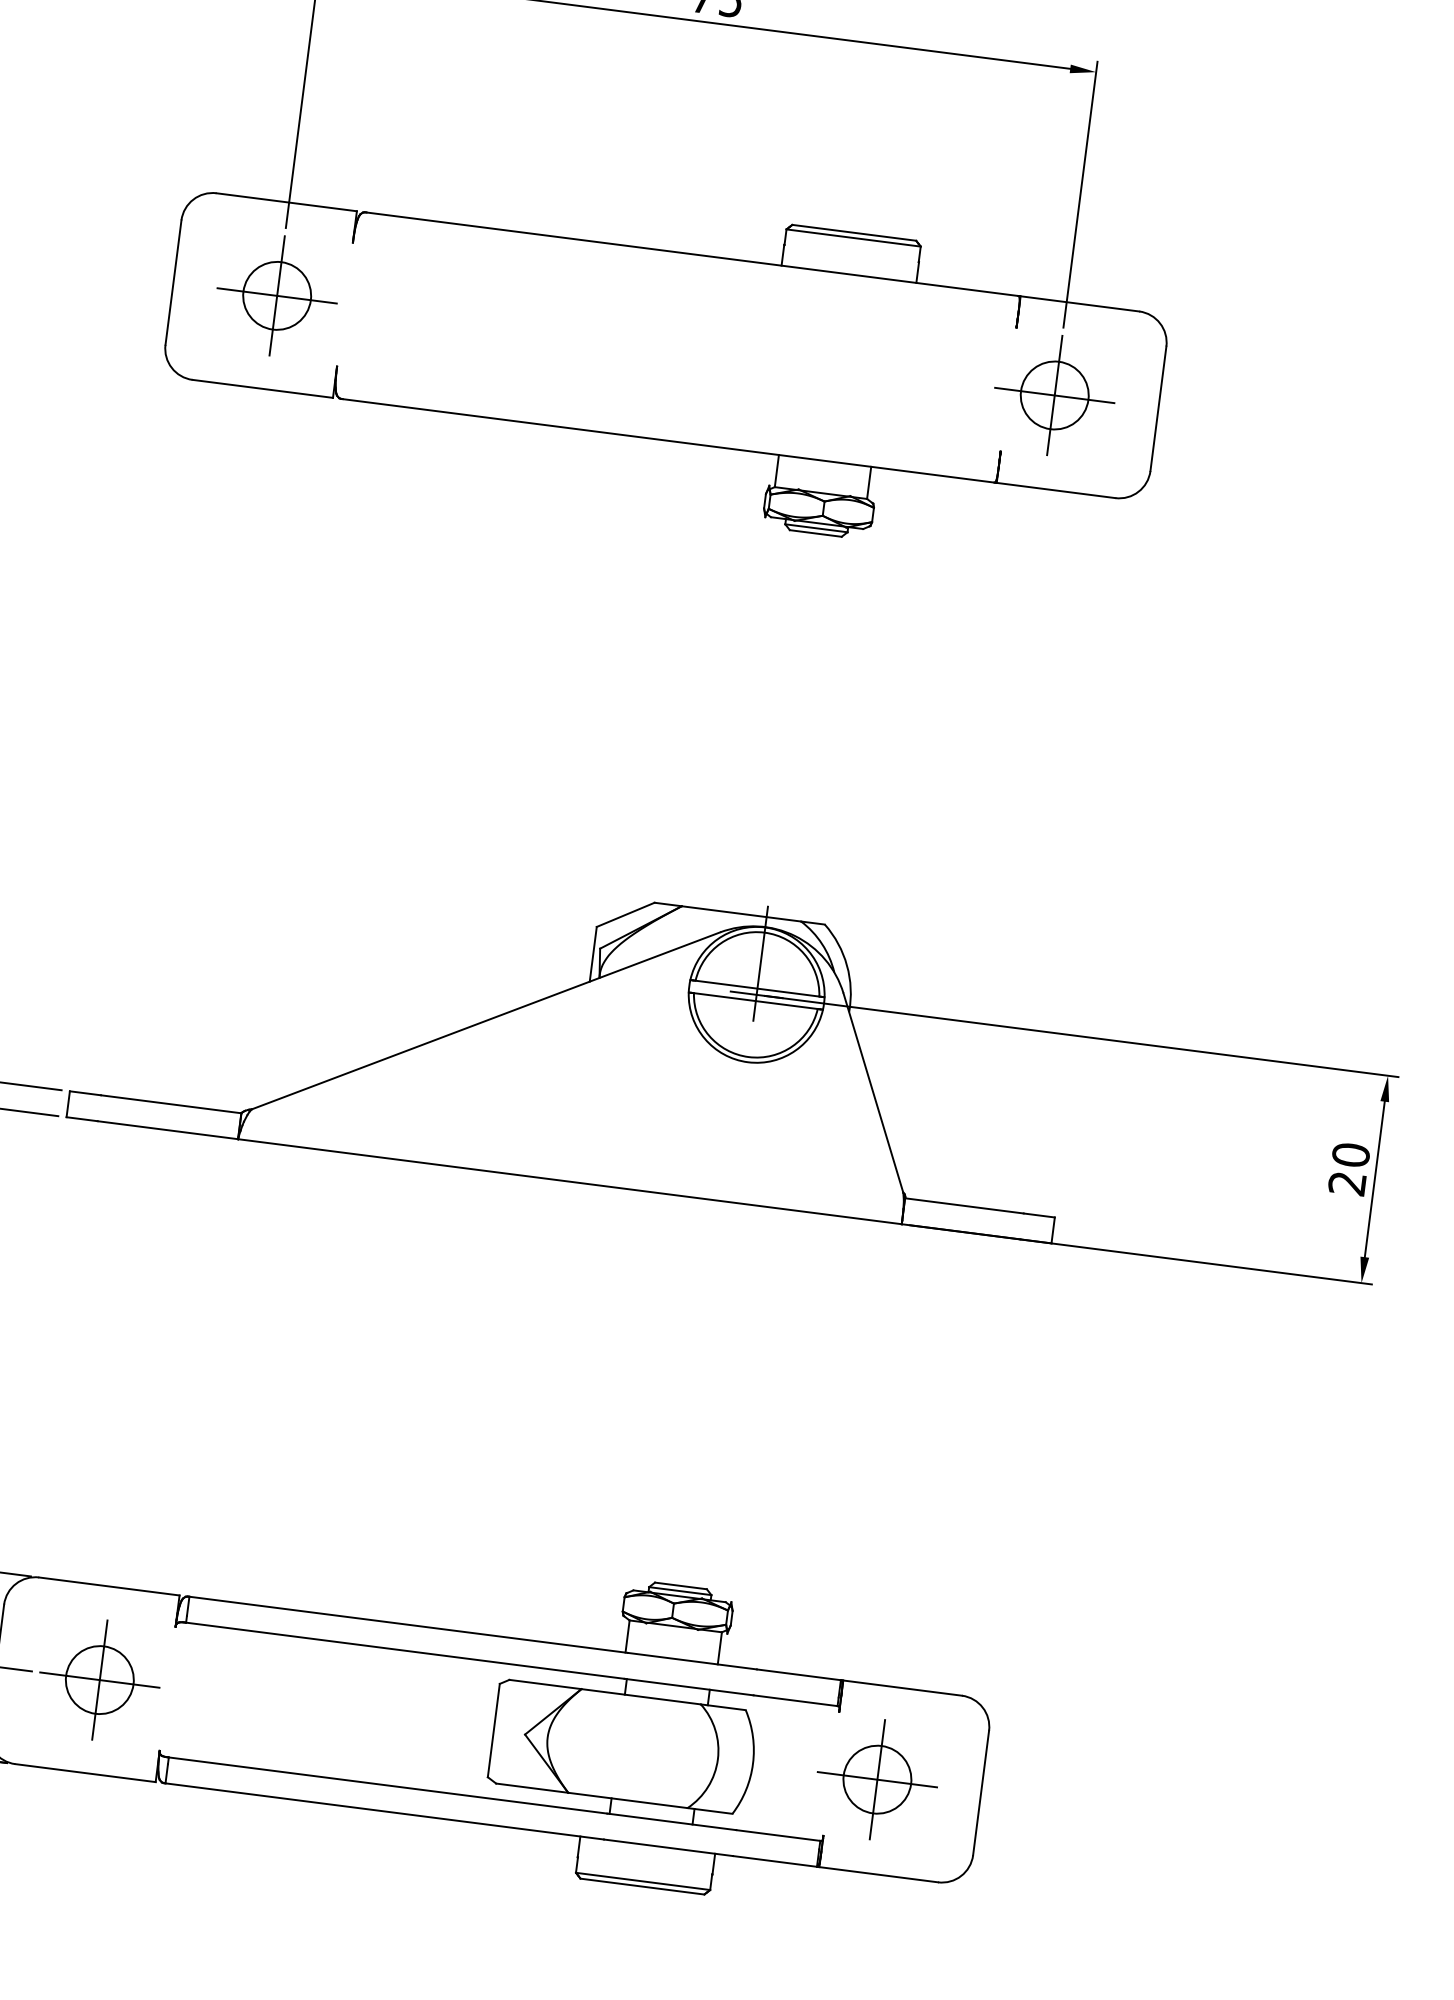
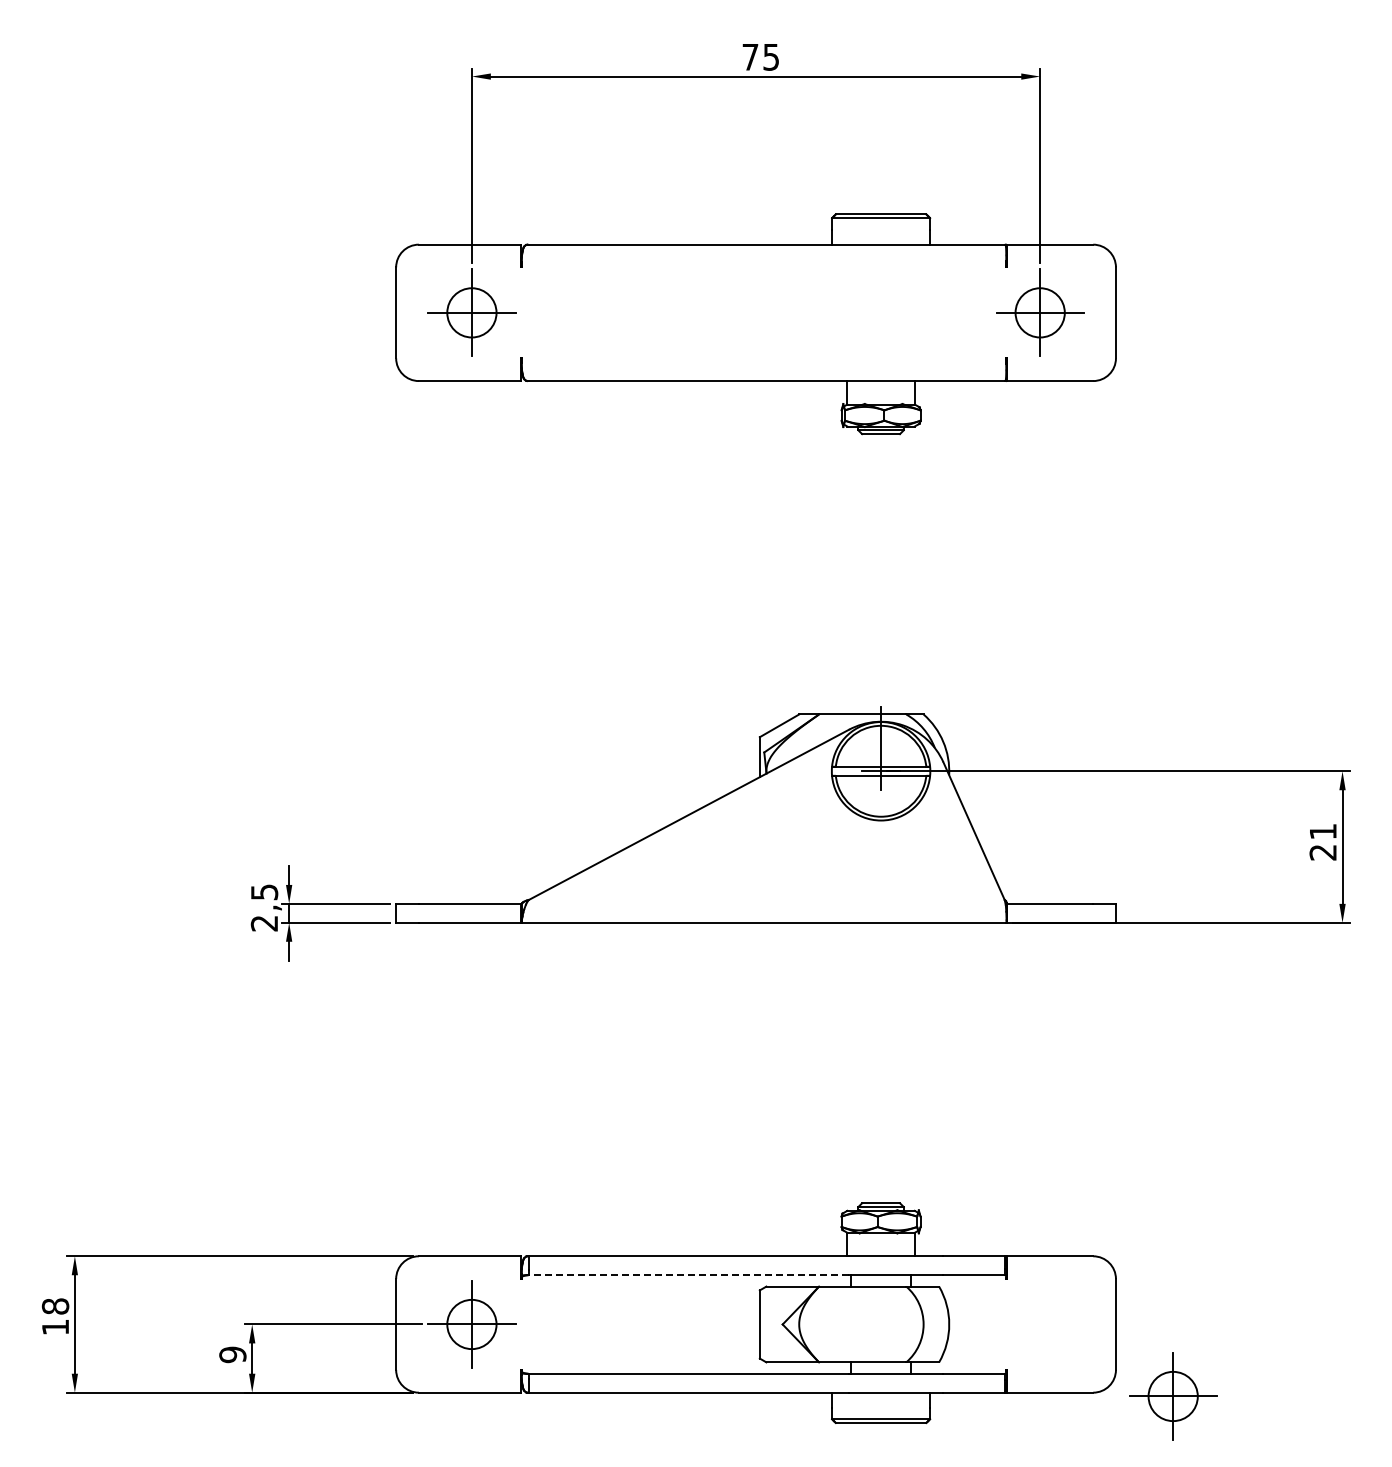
text: (1350, 1154) -> (1322, 831), 20 -> 21
line: (404, 1651) -> (688, 1275), solid -> dashed
part: (877, 1779) -> (1173, 1396), moved

